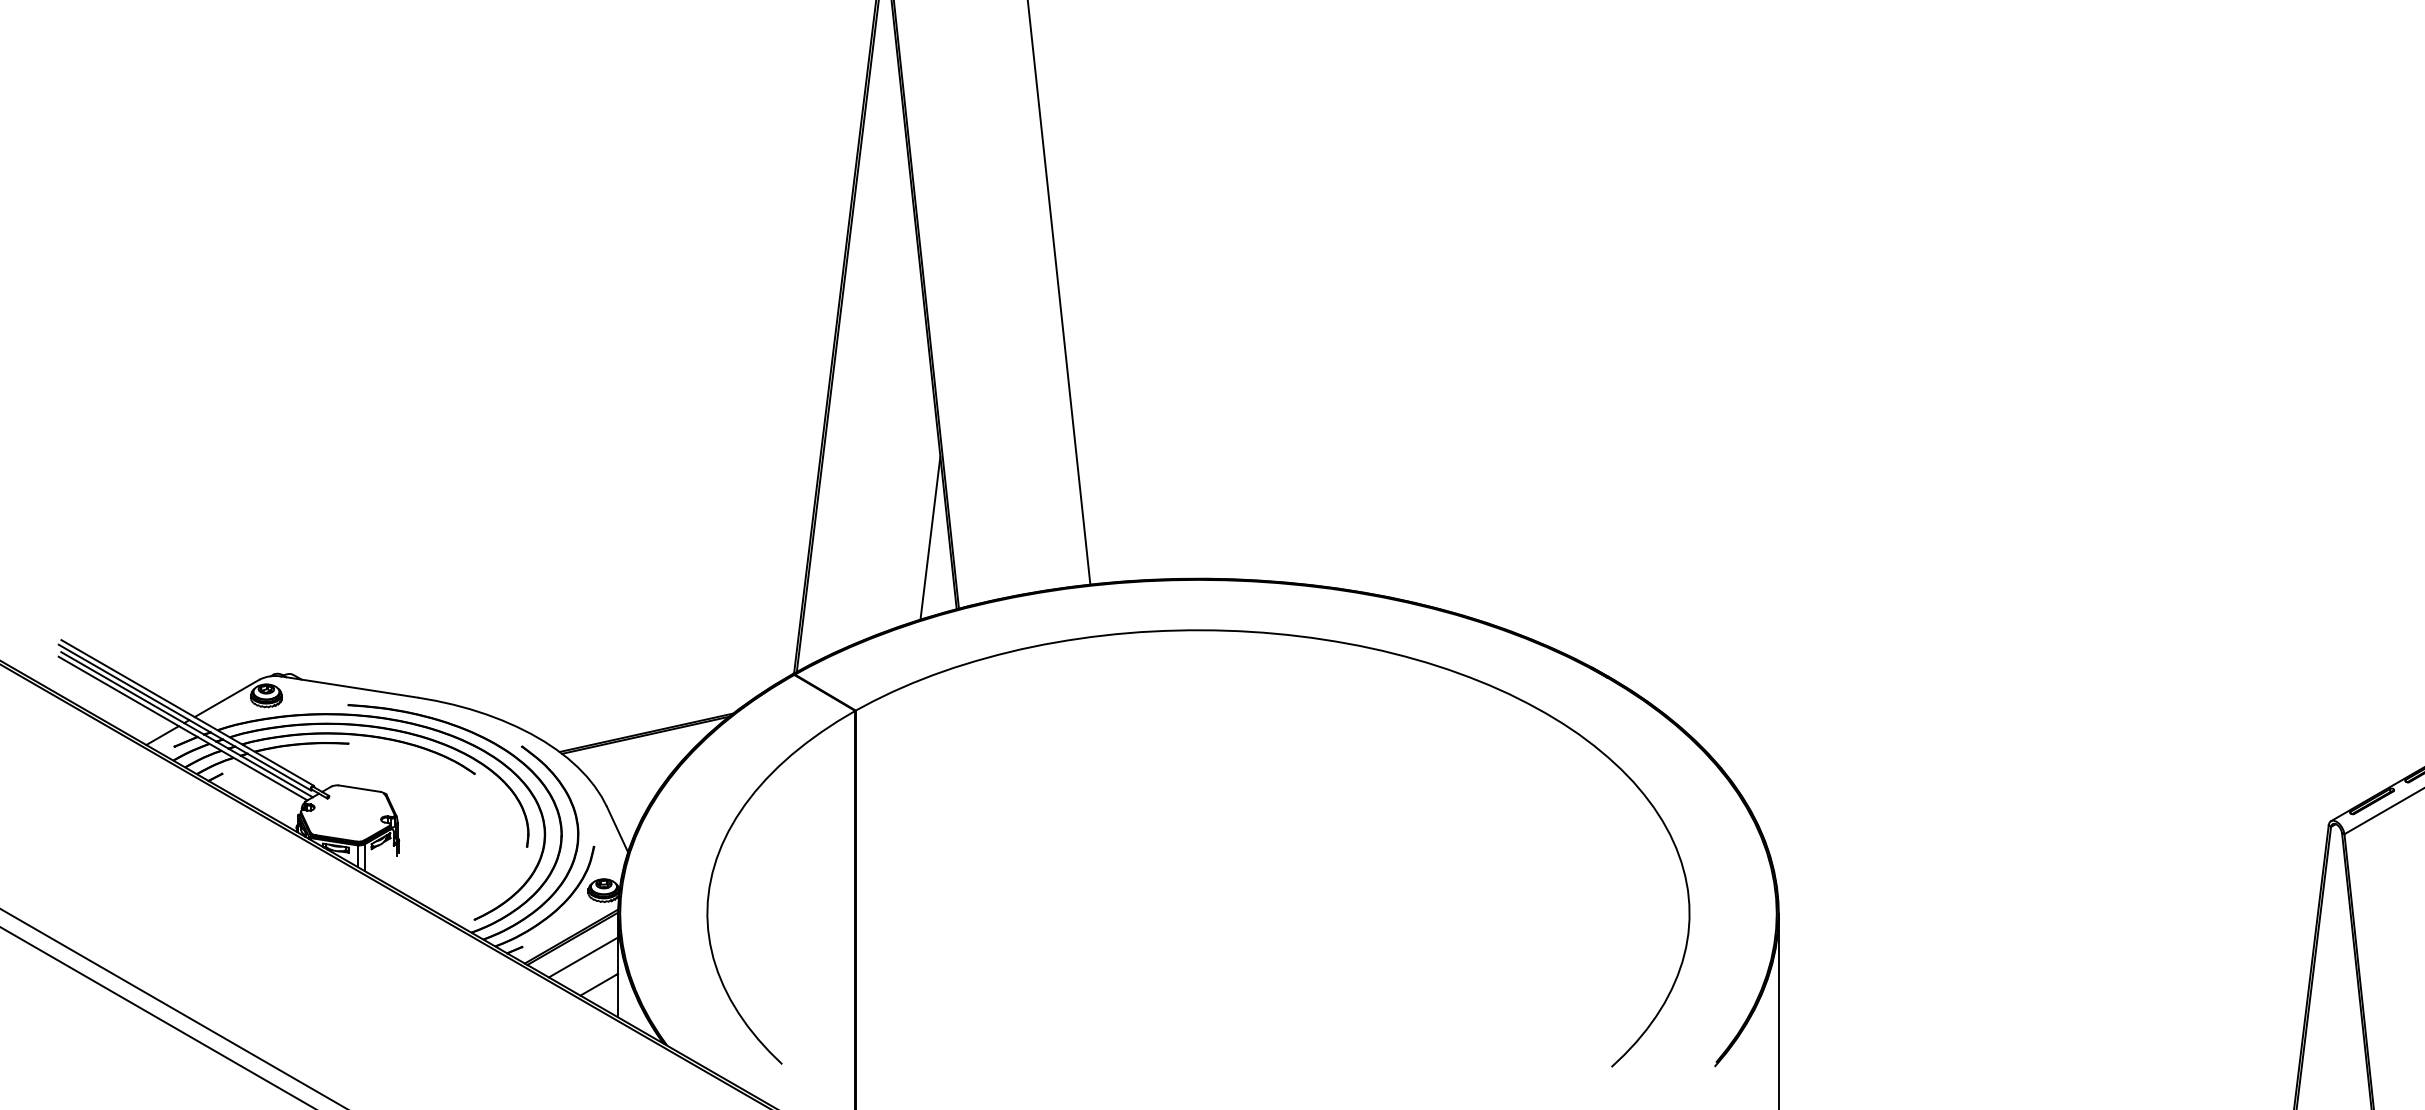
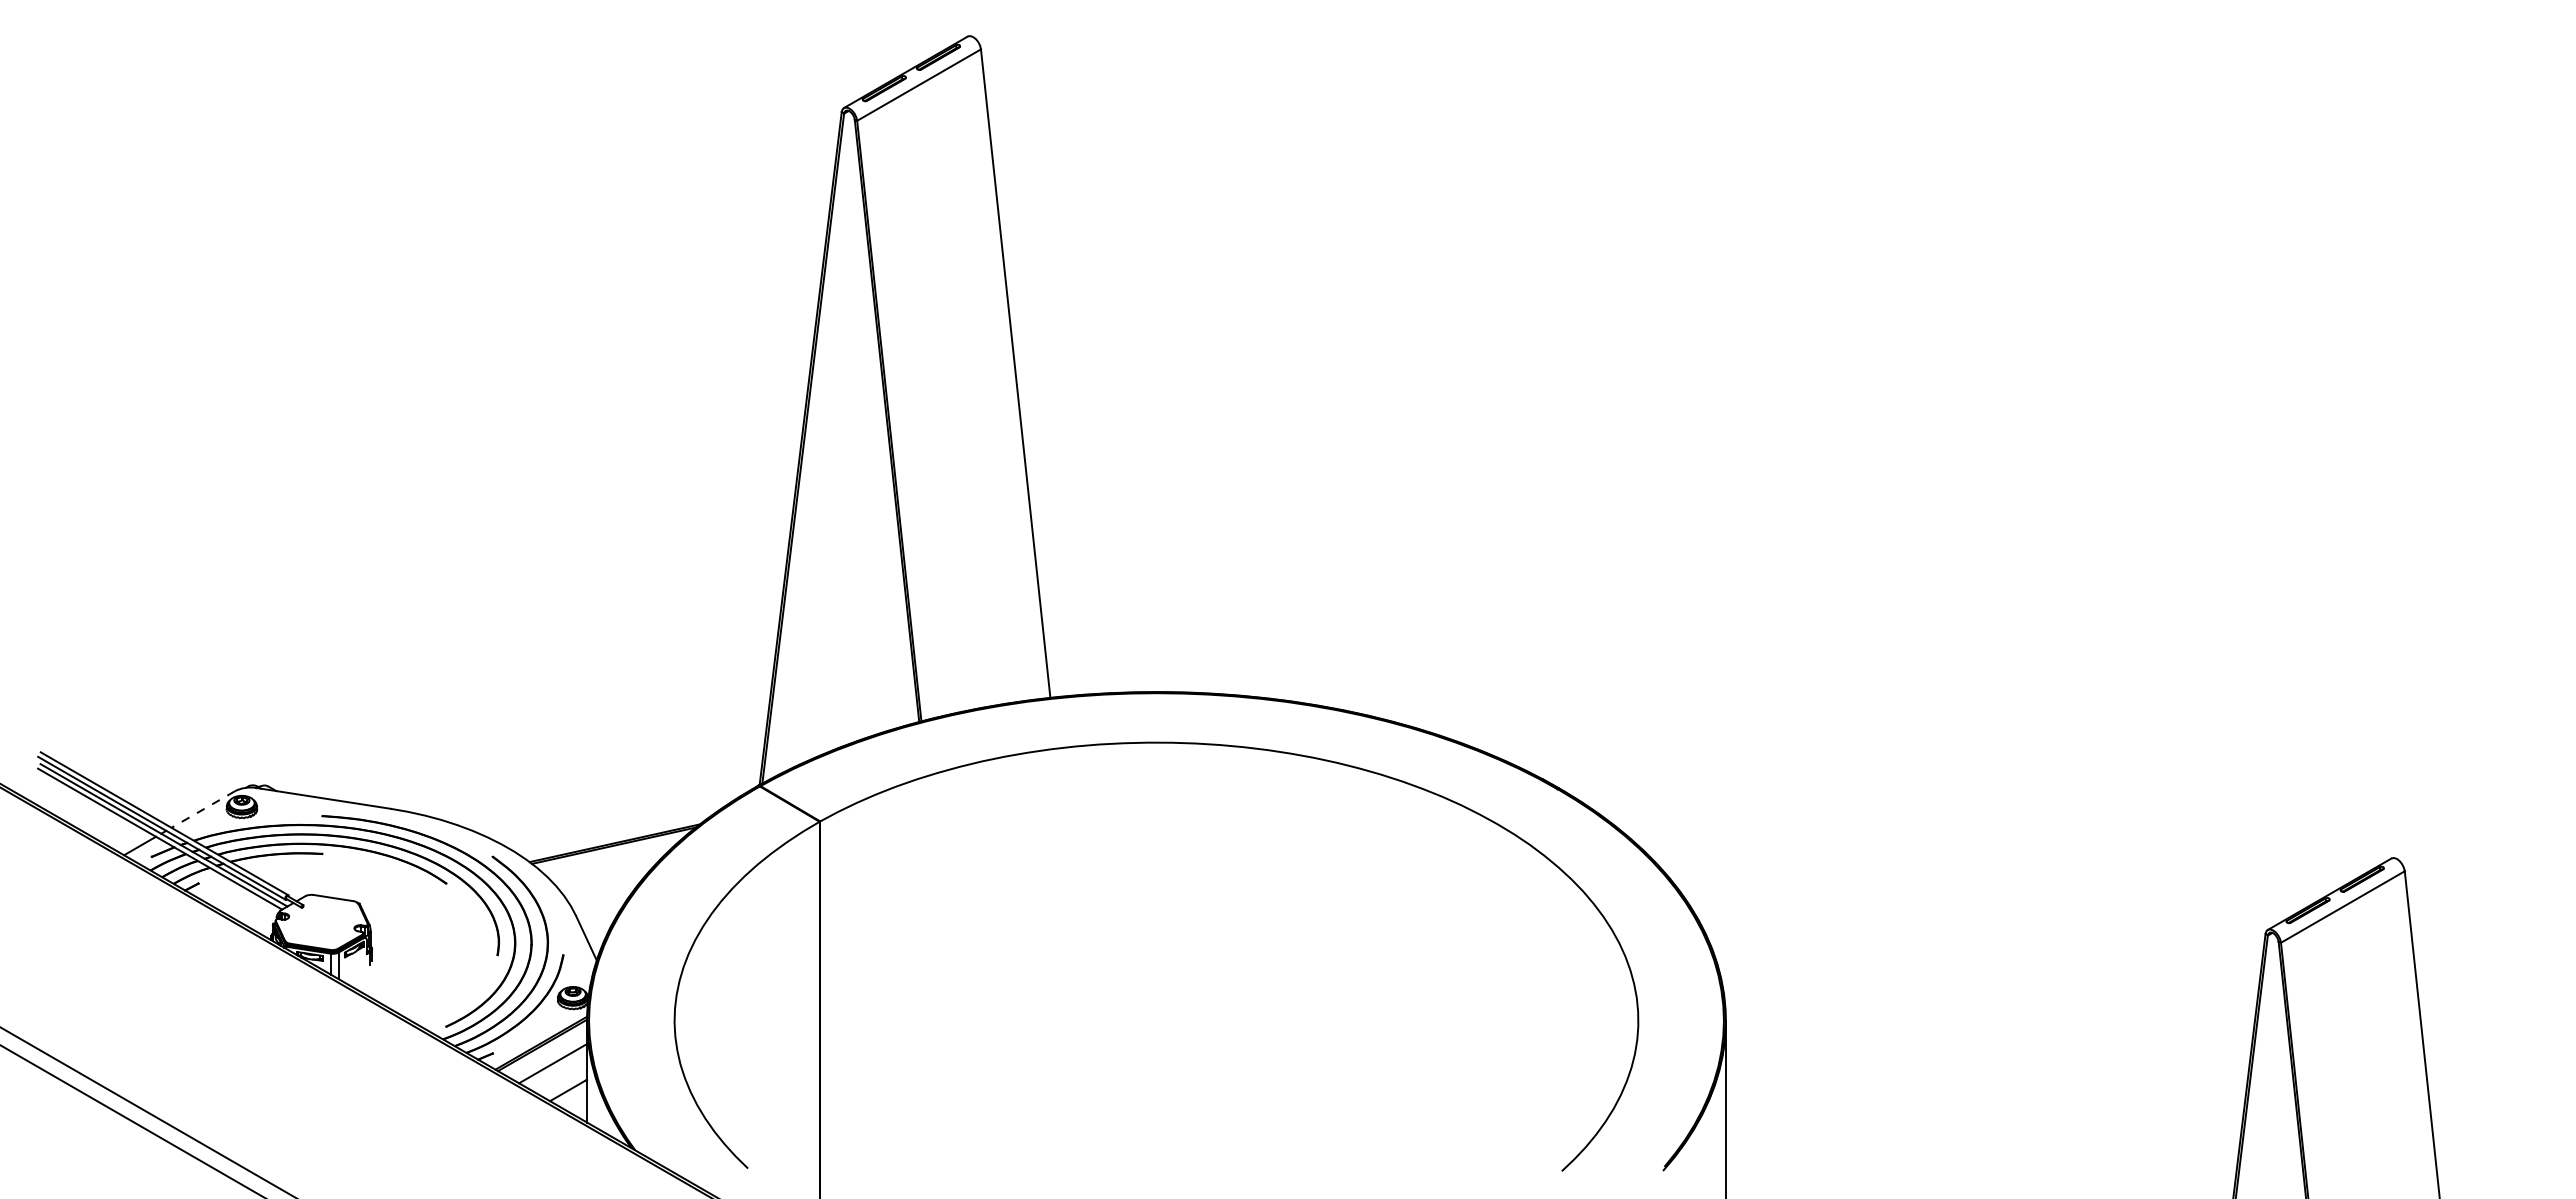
line: (930, 538) -> (893, 652), removed
line: (227, 698) -> (203, 809), solid -> dashed

